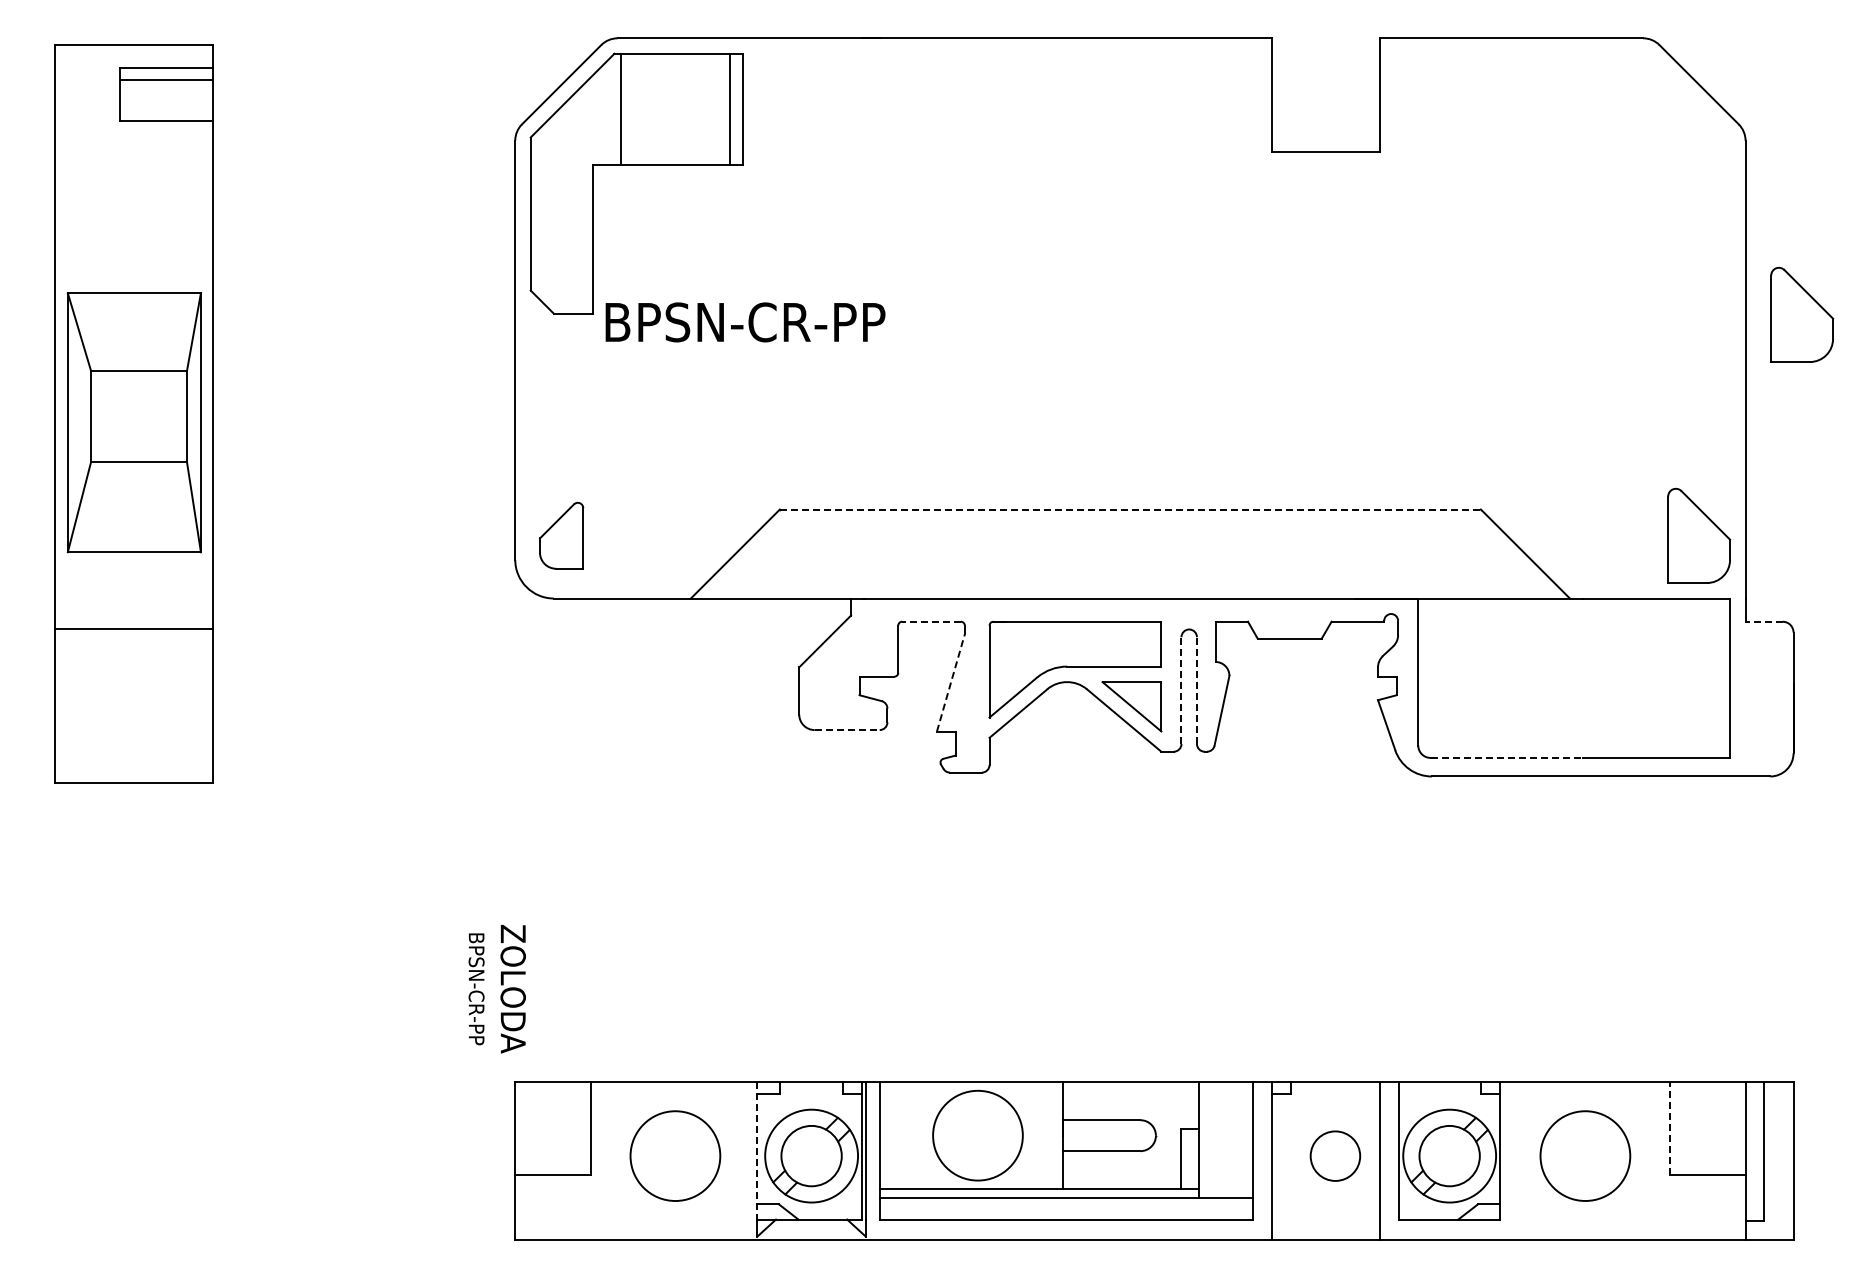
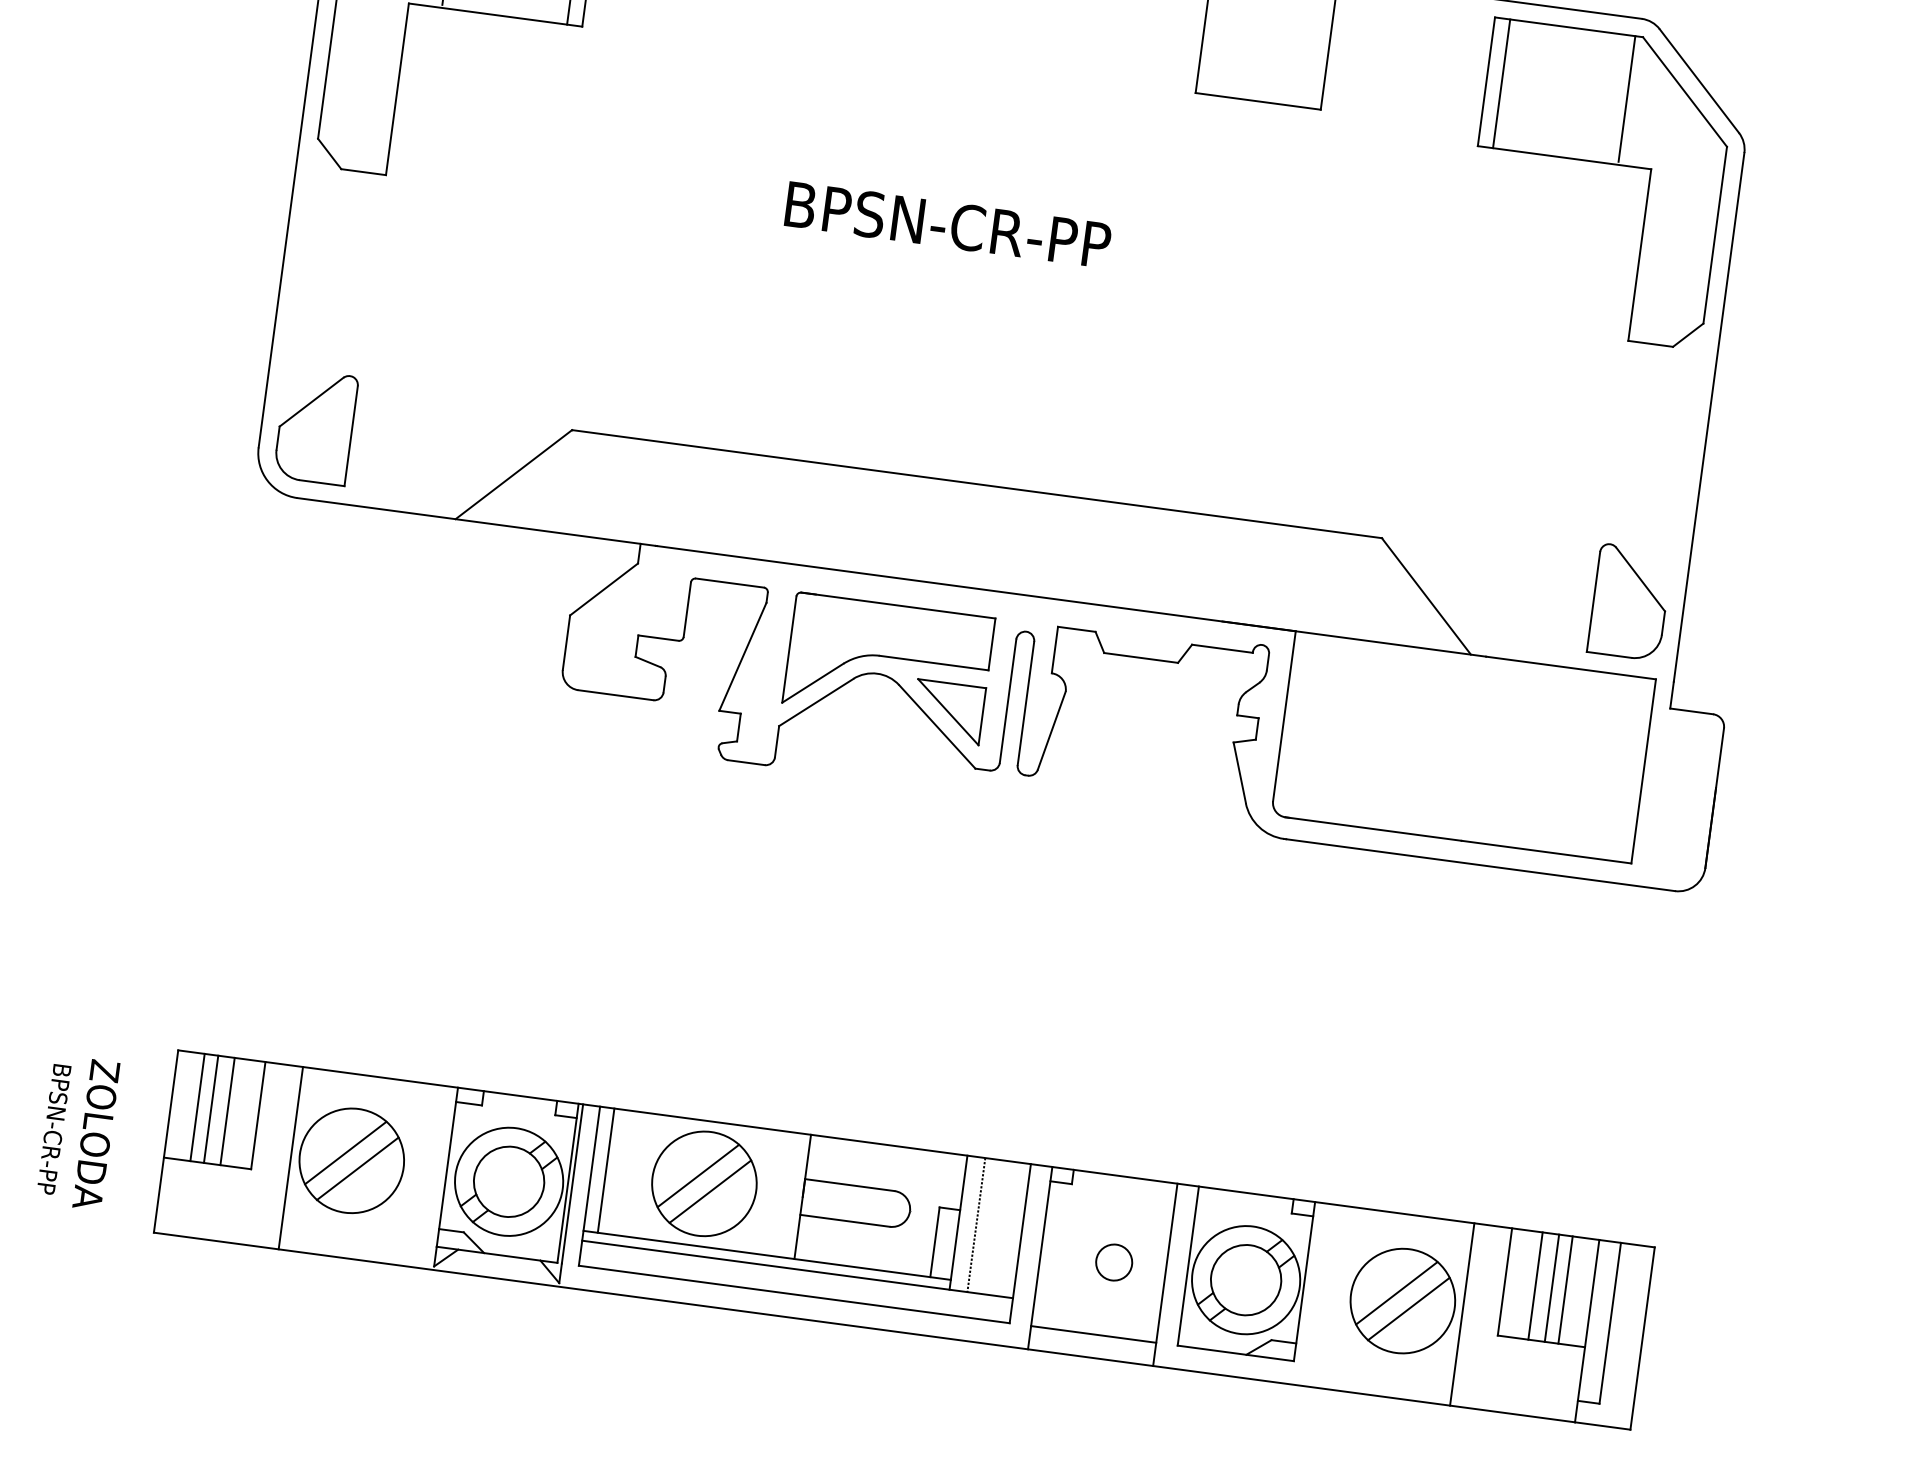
part: (1624, 165) -> (1600, 162), added
part: (1802, 314) -> (1783, 362), removed
text: (745, 322) -> (948, 225), moved
line: (1130, 509) -> (977, 484), dashed -> solid
part: (561, 535) -> (315, 426), size x1.43
line: (931, 621) -> (729, 582), dashed -> solid
line: (1764, 621) -> (1692, 711), dashed -> solid
line: (950, 683) -> (742, 657), dashed -> solid
line: (1181, 690) -> (1008, 701), dashed -> solid
line: (1196, 690) -> (1025, 703), dashed -> solid
line: (847, 730) -> (616, 695), dashed -> solid
line: (1507, 757) -> (1374, 828), dashed -> solid
text: (496, 989) -> (77, 1132), moved
line: (538, 1127) -> (198, 1106), added
line: (549, 1127) -> (210, 1108), added
line: (564, 1127) -> (228, 1110), added
line: (1670, 1127) -> (1505, 1281), dashed -> solid
line: (1696, 1127) -> (1535, 1285), added
line: (1710, 1127) -> (1551, 1287), added
line: (1722, 1127) -> (1565, 1289), added
line: (971, 1129) -> (697, 1175), added
line: (892, 1135) -> (605, 1170), added
line: (1213, 1139) -> (975, 1224), added
line: (983, 1141) -> (709, 1191), added
line: (669, 1149) -> (345, 1152), added
line: (1579, 1149) -> (1397, 1292), added
line: (757, 1150) -> (447, 1167), dashed -> solid
circle: (1335, 1155) -> (1114, 1261), size x0.62
line: (623, 1160) -> (291, 1157), added
line: (1637, 1160) -> (1462, 1314), added
line: (681, 1162) -> (357, 1169), added
line: (1591, 1162) -> (1408, 1309), added
line: (1326, 1219) -> (1094, 1334), added

